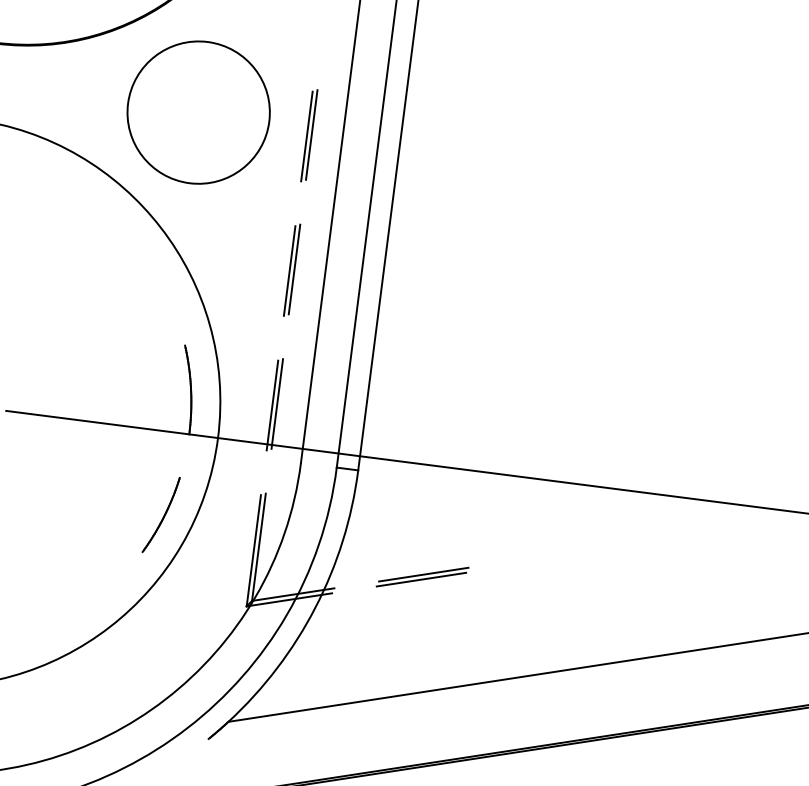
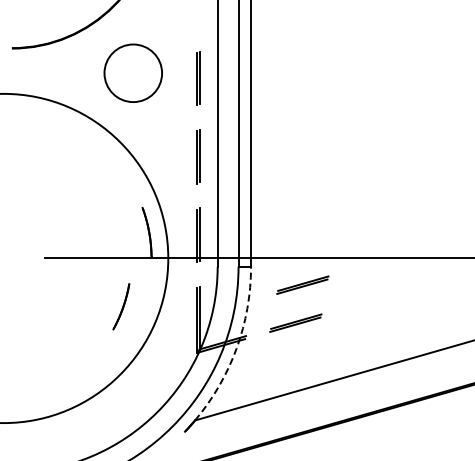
circle: (198, 113) -> (133, 73), size x0.7
part: (442, 512) -> (302, 284), added
part: (161, 514) -> (121, 306), moved
arc: (315, 607) -> (236, 348), solid -> dashed

